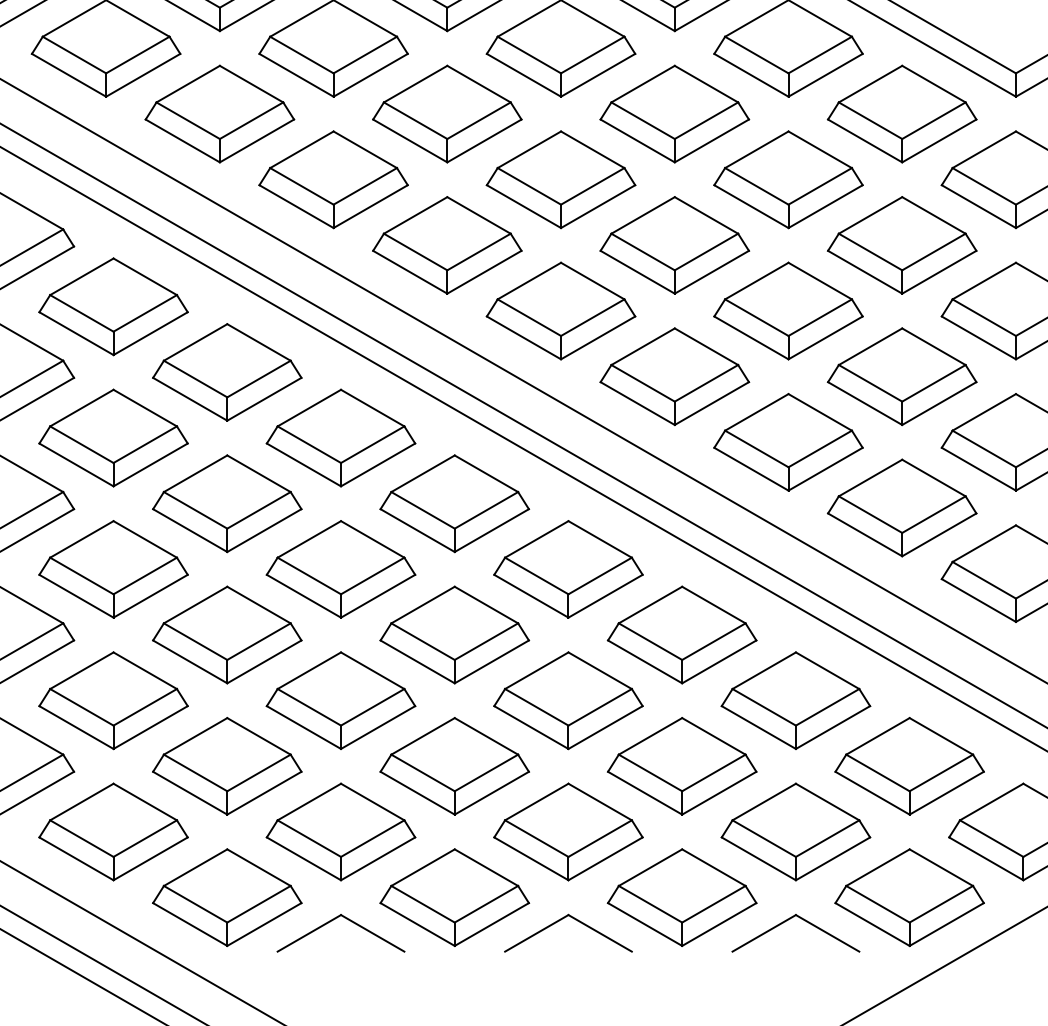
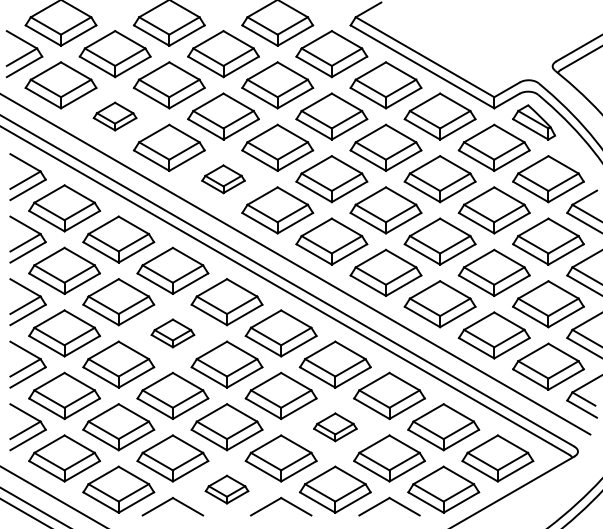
part: (218, 113) -> (114, 116), size x0.6
part: (447, 246) -> (223, 179), size x0.6
part: (340, 569) -> (172, 333), size x0.6
part: (682, 766) -> (335, 427), size x0.6
part: (453, 897) -> (226, 489), size x0.6

